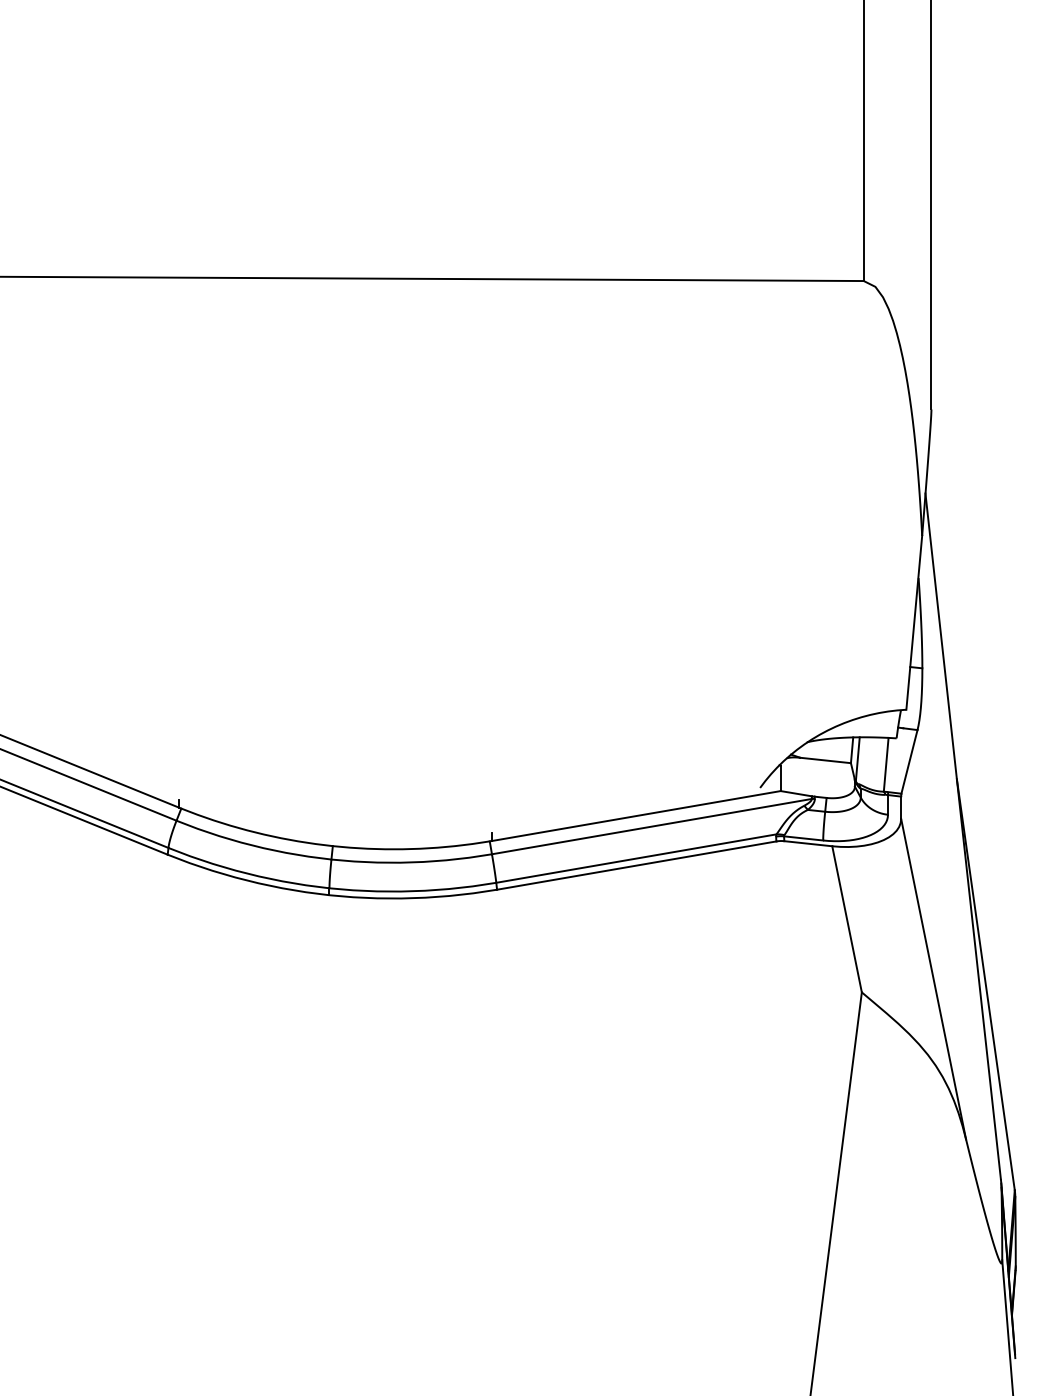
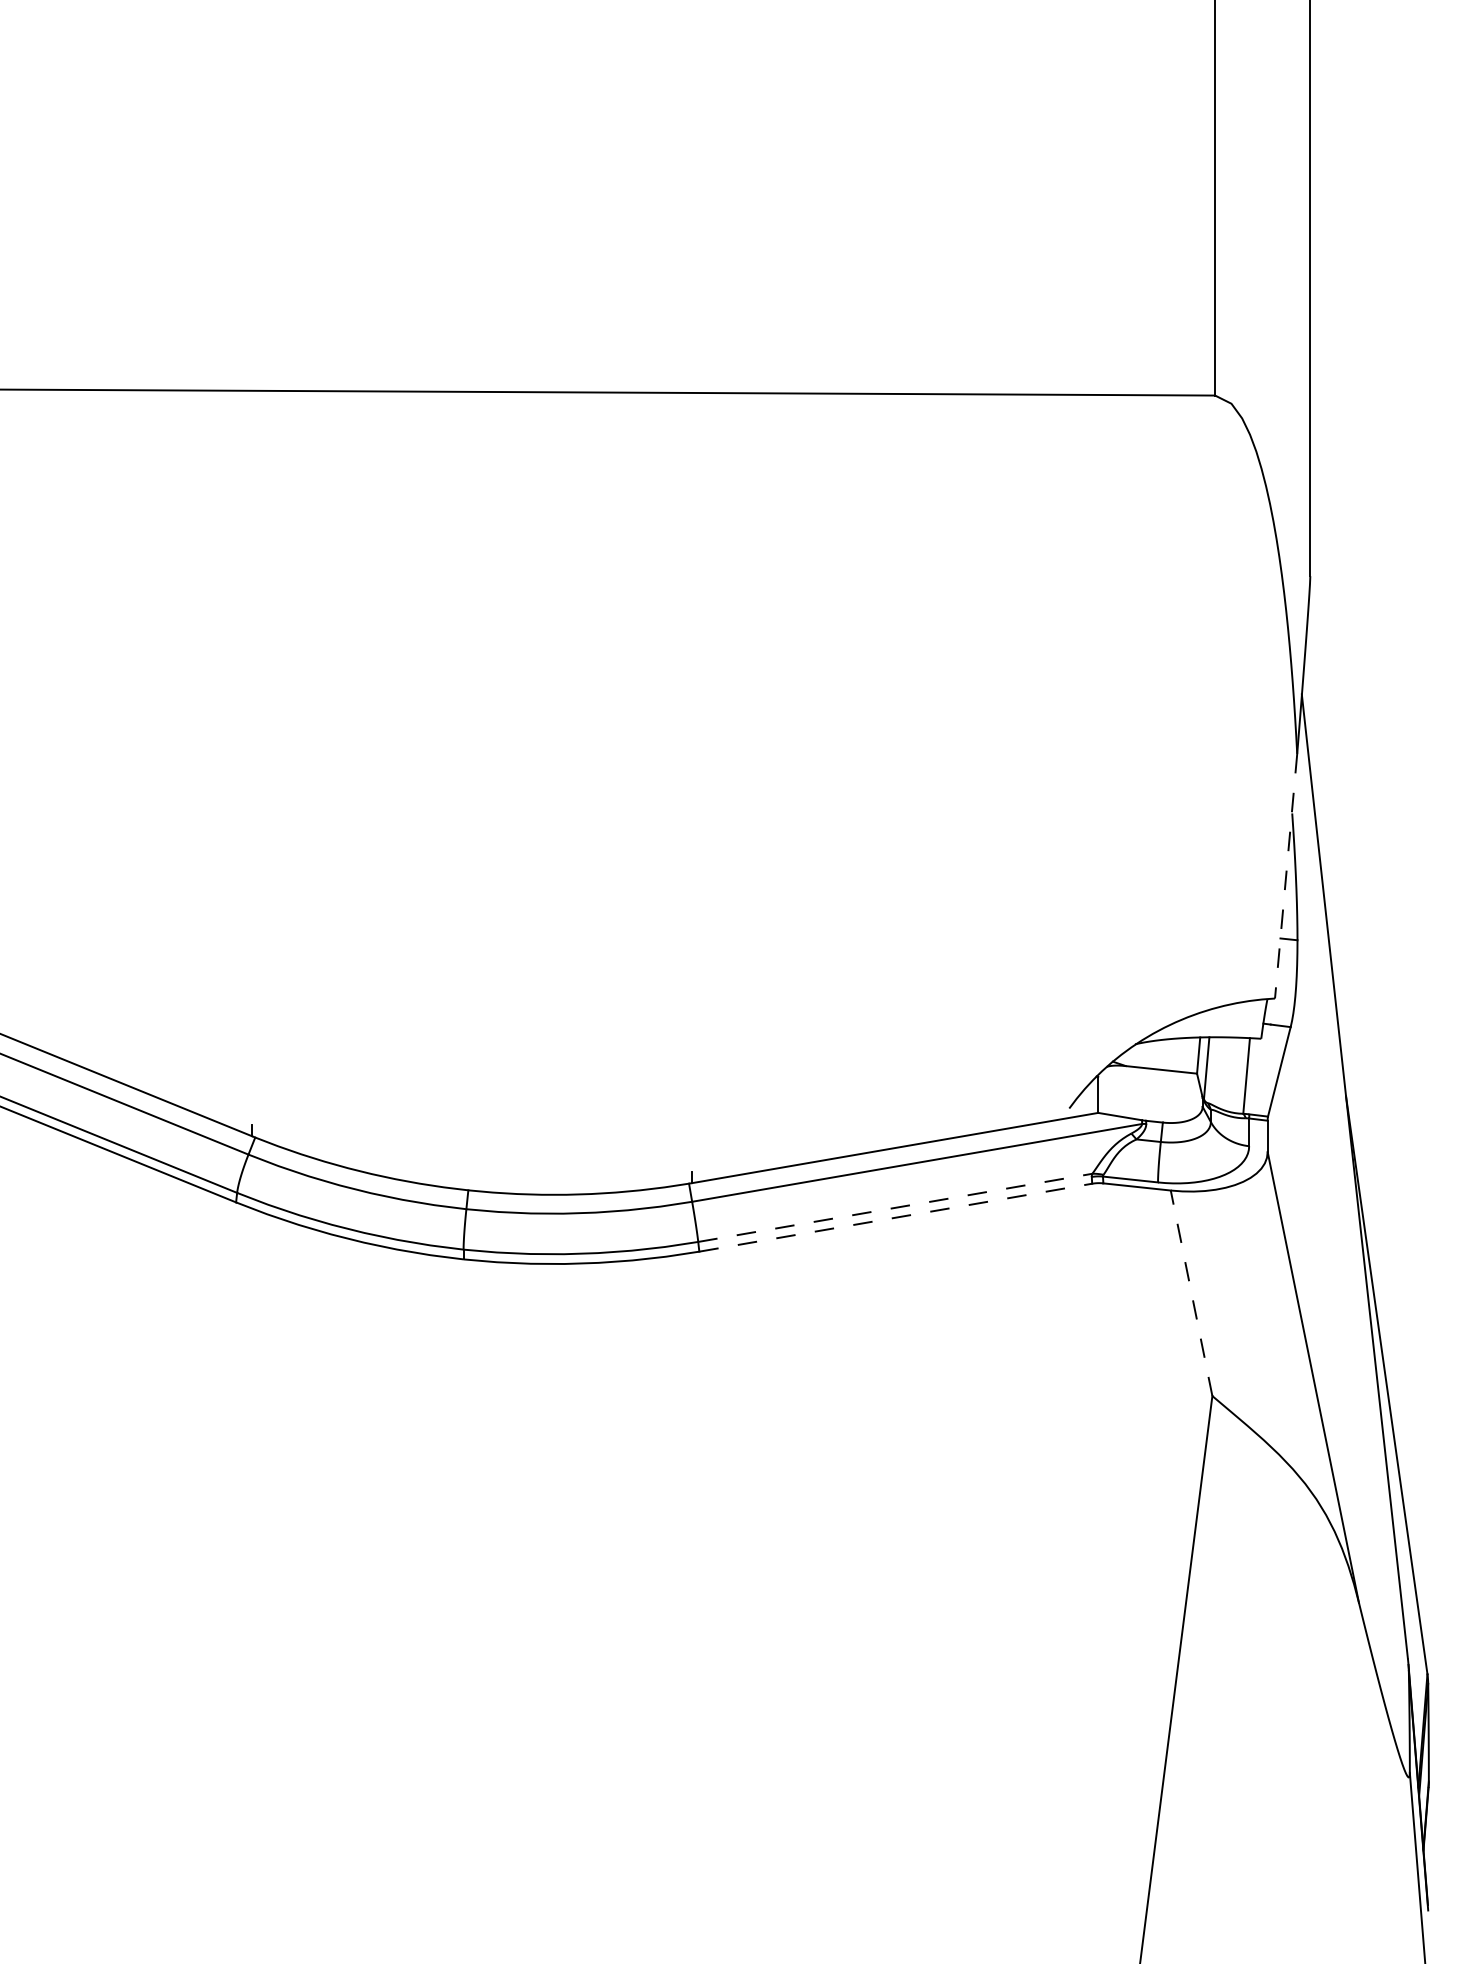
line: (914, 622) -> (1286, 876), solid -> dashed
line: (636, 858) -> (895, 1207), solid -> dashed
line: (637, 865) -> (896, 1217), solid -> dashed
line: (847, 919) -> (1191, 1293), solid -> dashed

